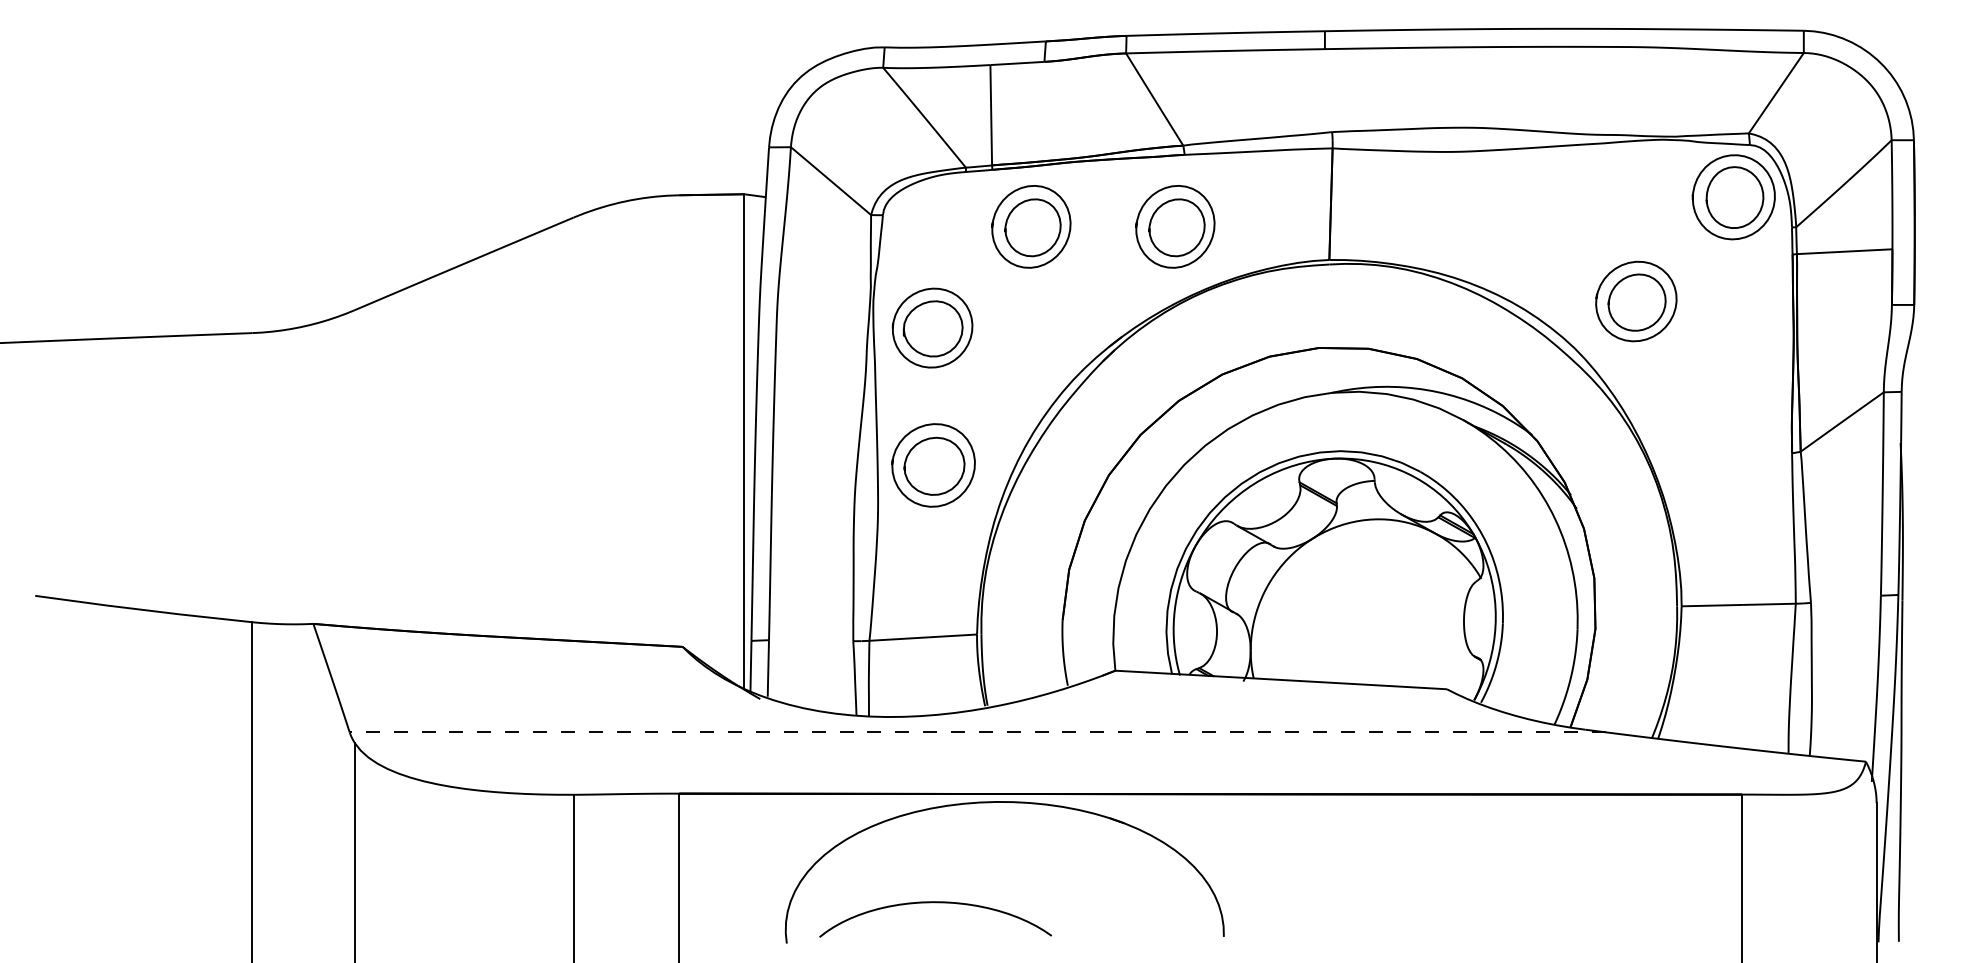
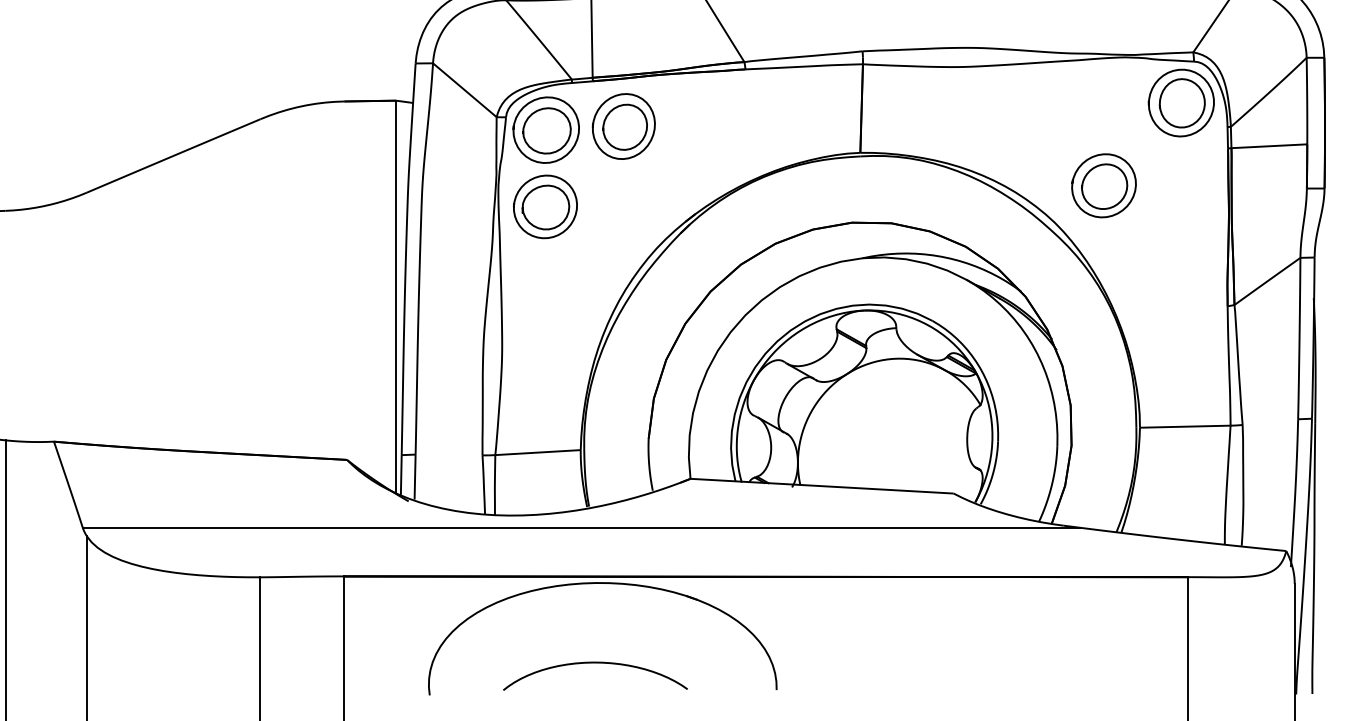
part: (1175, 226) -> (738, 126), removed
part: (933, 465) -> (546, 130), moved
line: (977, 732) -> (581, 527), dashed -> solid
curve: (935, 903) -> (595, 663), moved

